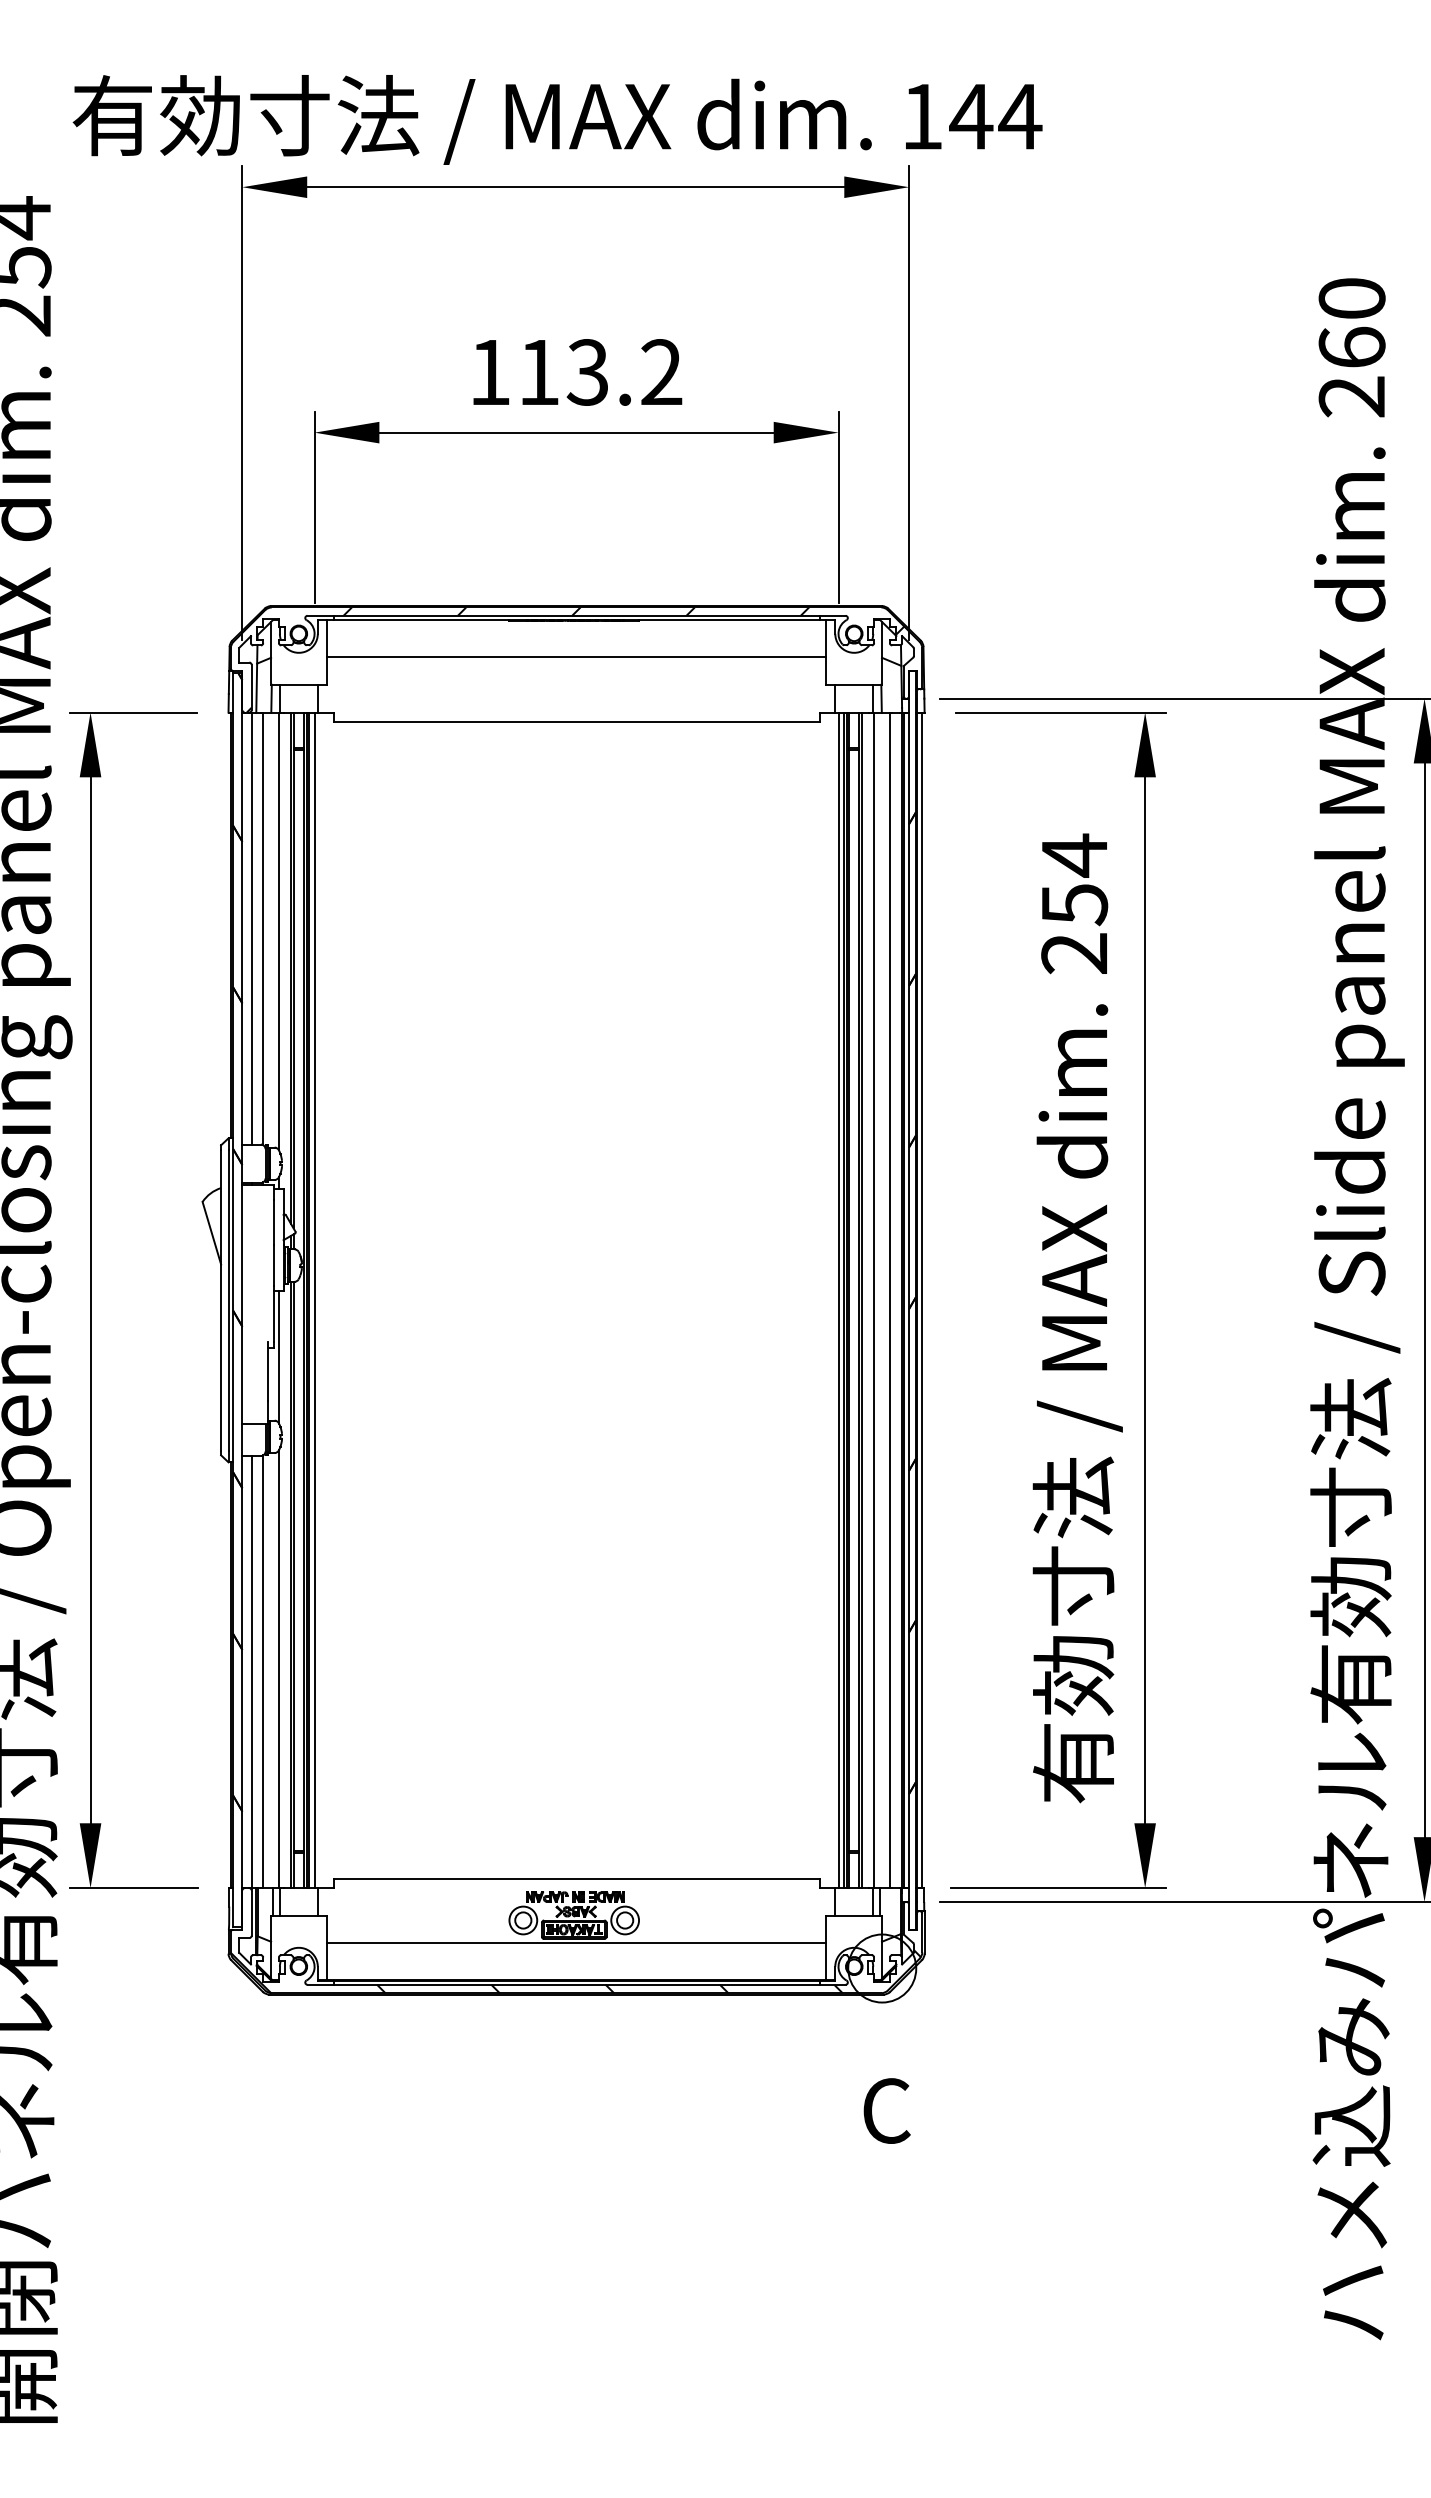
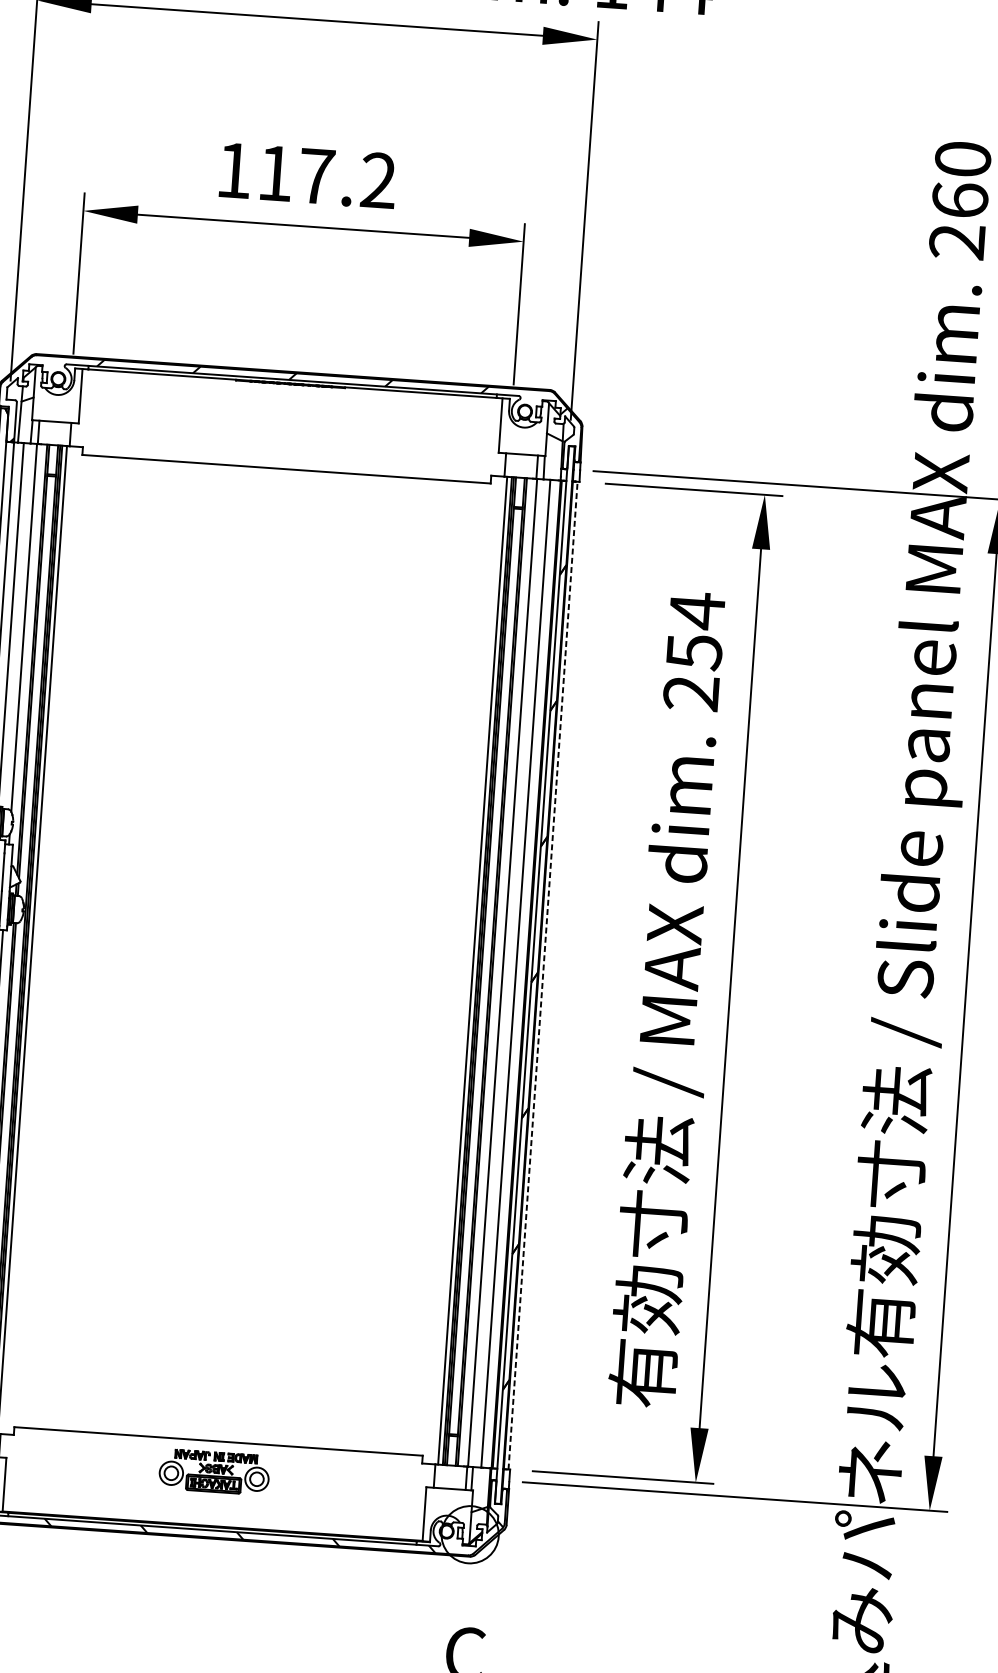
text: (587, 372) -> (316, 176), 113.2 -> 117.2
line: (576, 657) -> (290, 415), removed
line: (922, 1300) -> (543, 975), solid -> dashed
line: (576, 1942) -> (214, 1494), removed

